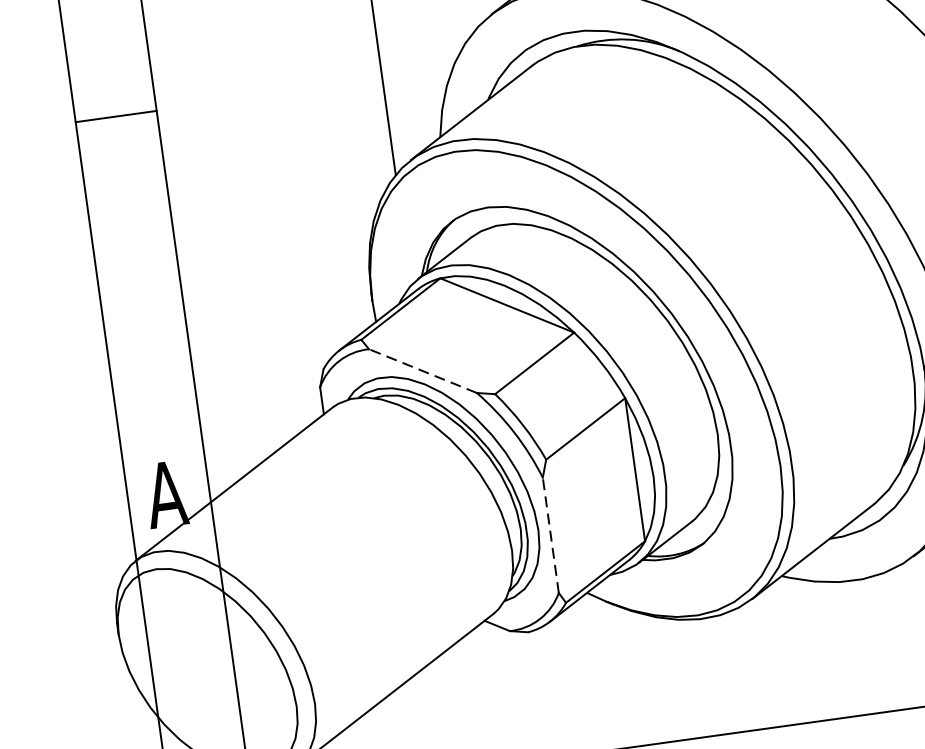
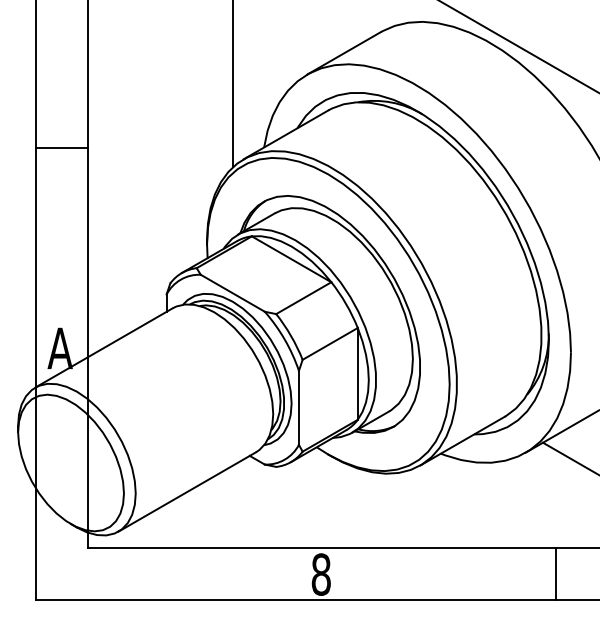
line: (115, 117) -> (61, 148), moved
line: (422, 371) -> (232, 293), dashed -> solid
line: (550, 534) -> (298, 407), dashed -> solid

